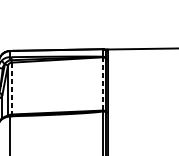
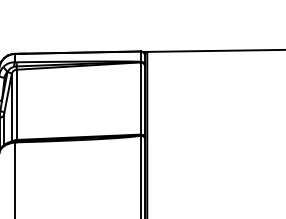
line: (103, 83) -> (140, 98), dashed -> solid
line: (11, 89) -> (16, 105), dashed -> solid

